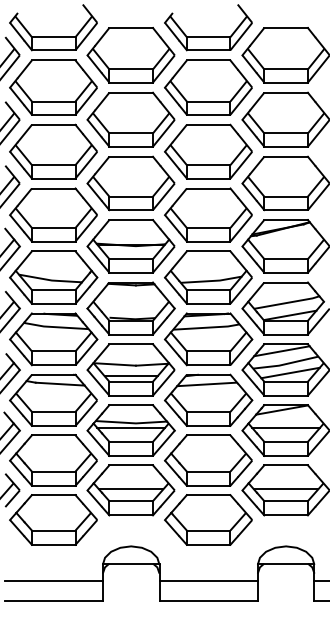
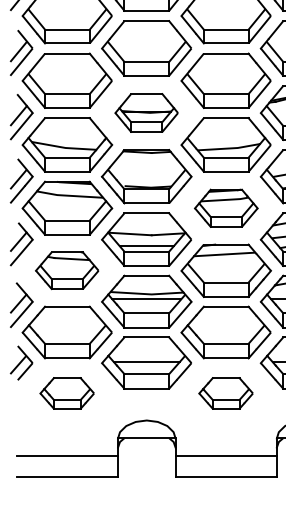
part: (130, 246) -> (146, 113), size x0.7
part: (208, 339) -> (226, 208), size x0.7
part: (53, 399) -> (67, 269), size x0.7
part: (53, 519) -> (67, 392), size x0.6
part: (208, 519) -> (226, 392), size x0.6

